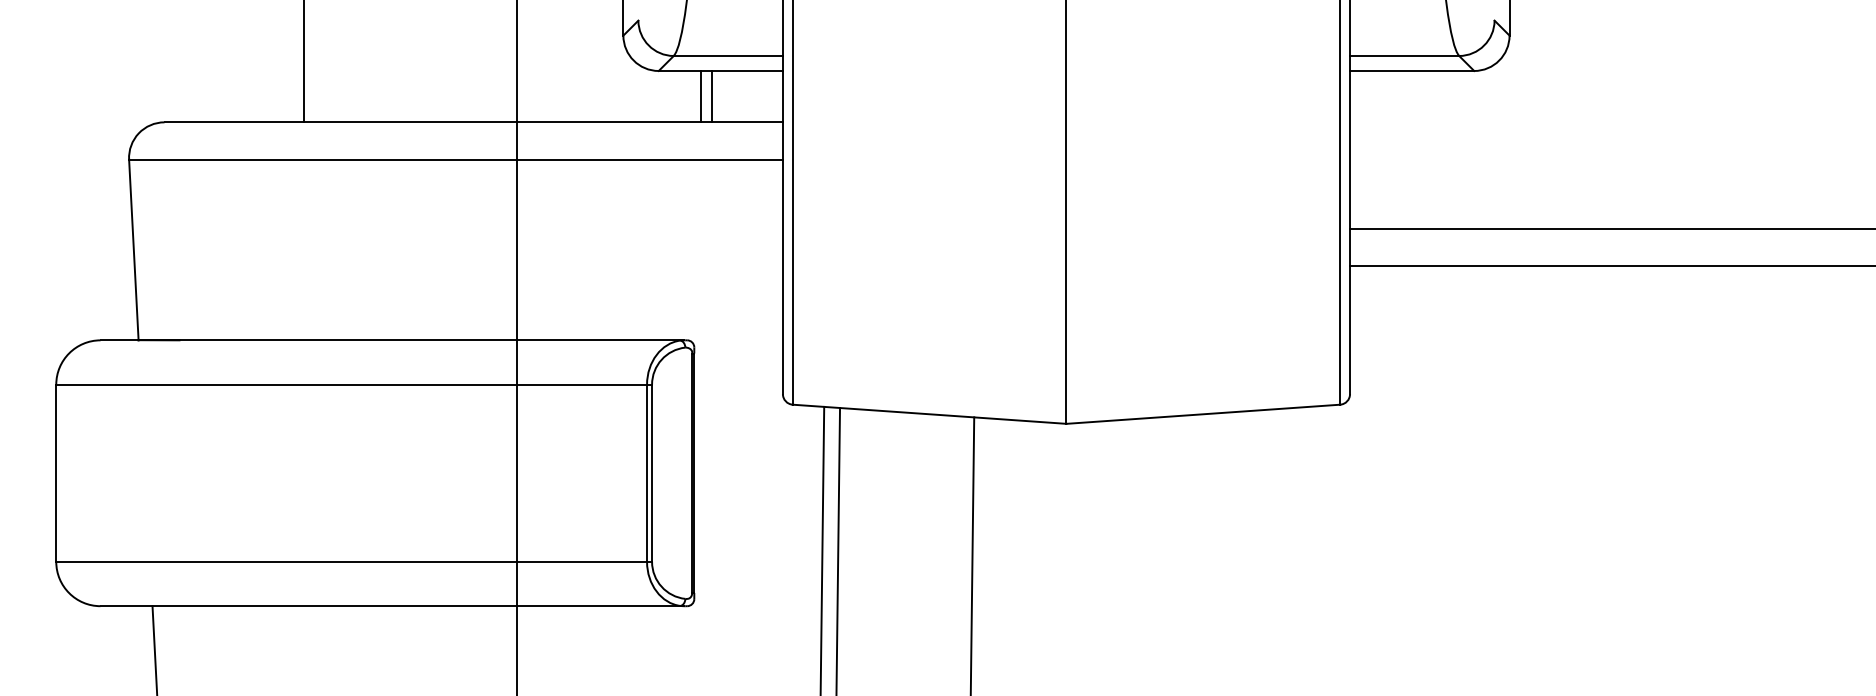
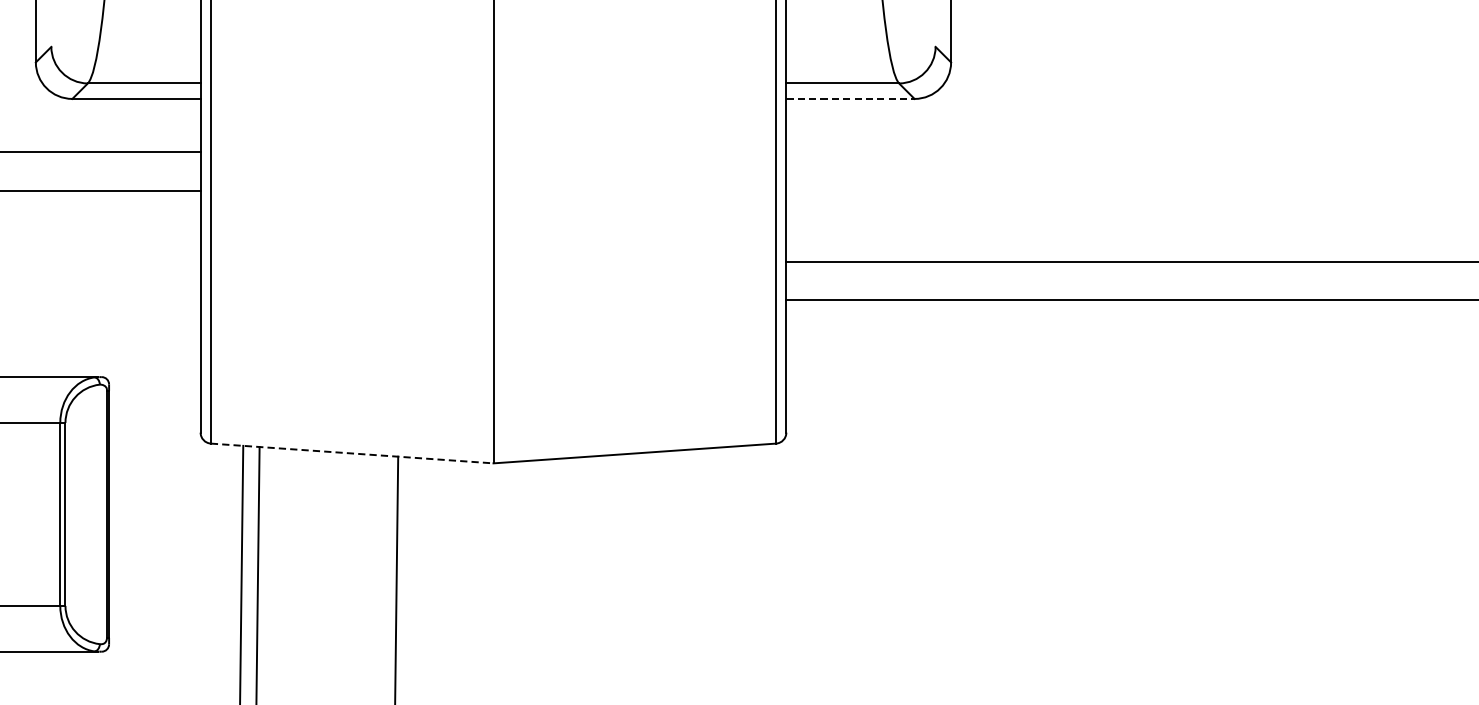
line: (1412, 70) -> (850, 98), solid -> dashed
line: (701, 96) -> (116, 125), removed
line: (712, 96) -> (127, 125), removed
line: (930, 414) -> (353, 453), solid -> dashed

